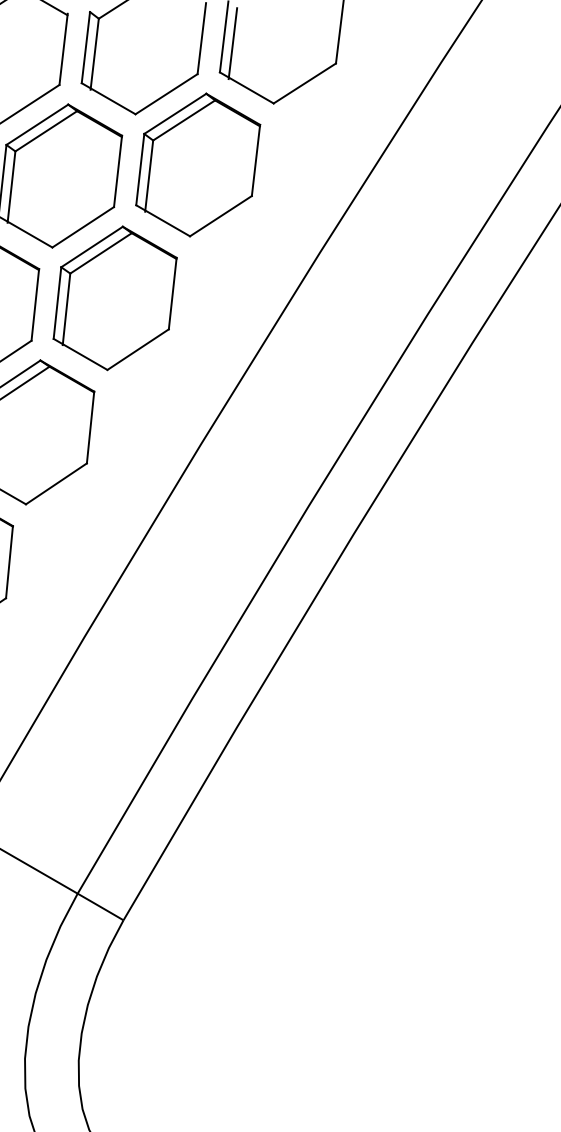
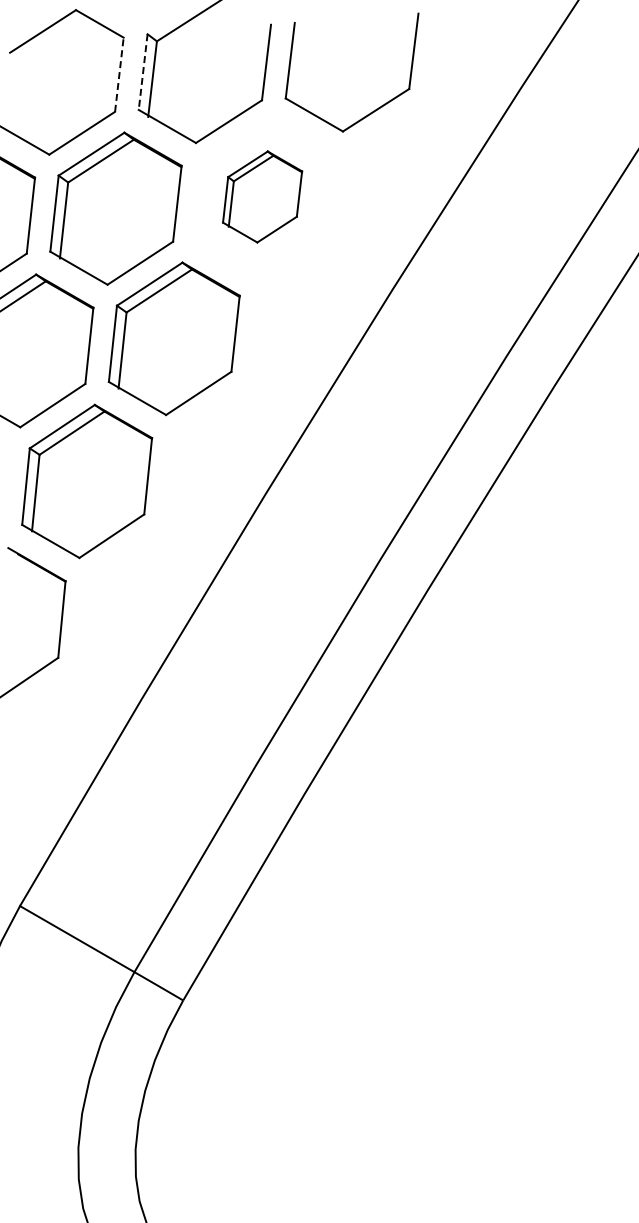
line: (232, 43) -> (299, 67), removed
line: (63, 48) -> (119, 73), solid -> dashed
line: (86, 48) -> (143, 72), solid -> dashed
part: (198, 164) -> (262, 196), size x0.6

